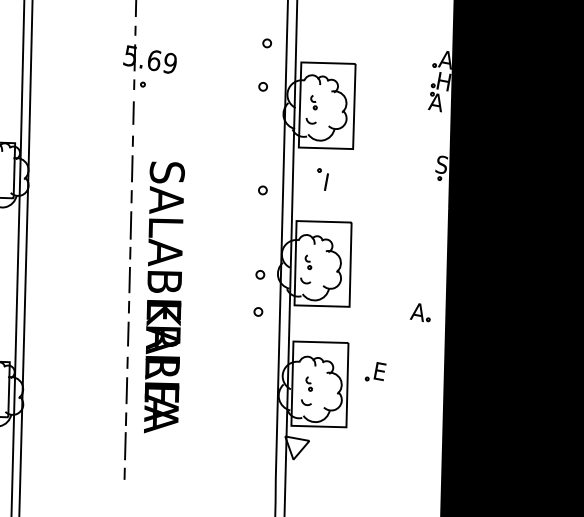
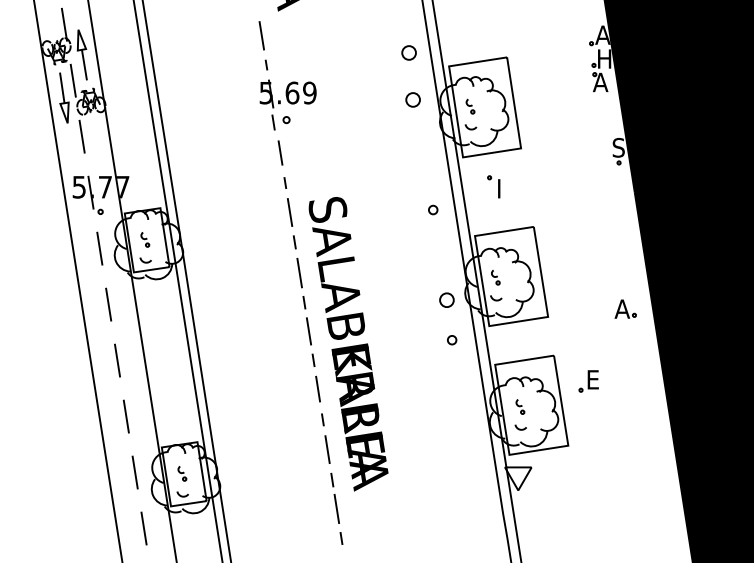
part: (266, 43) -> (408, 52), size x1.6
part: (138, 85) -> (280, 122), size x1.4
part: (263, 86) -> (413, 99), size x1.6
part: (259, 274) -> (446, 300), size x1.6

